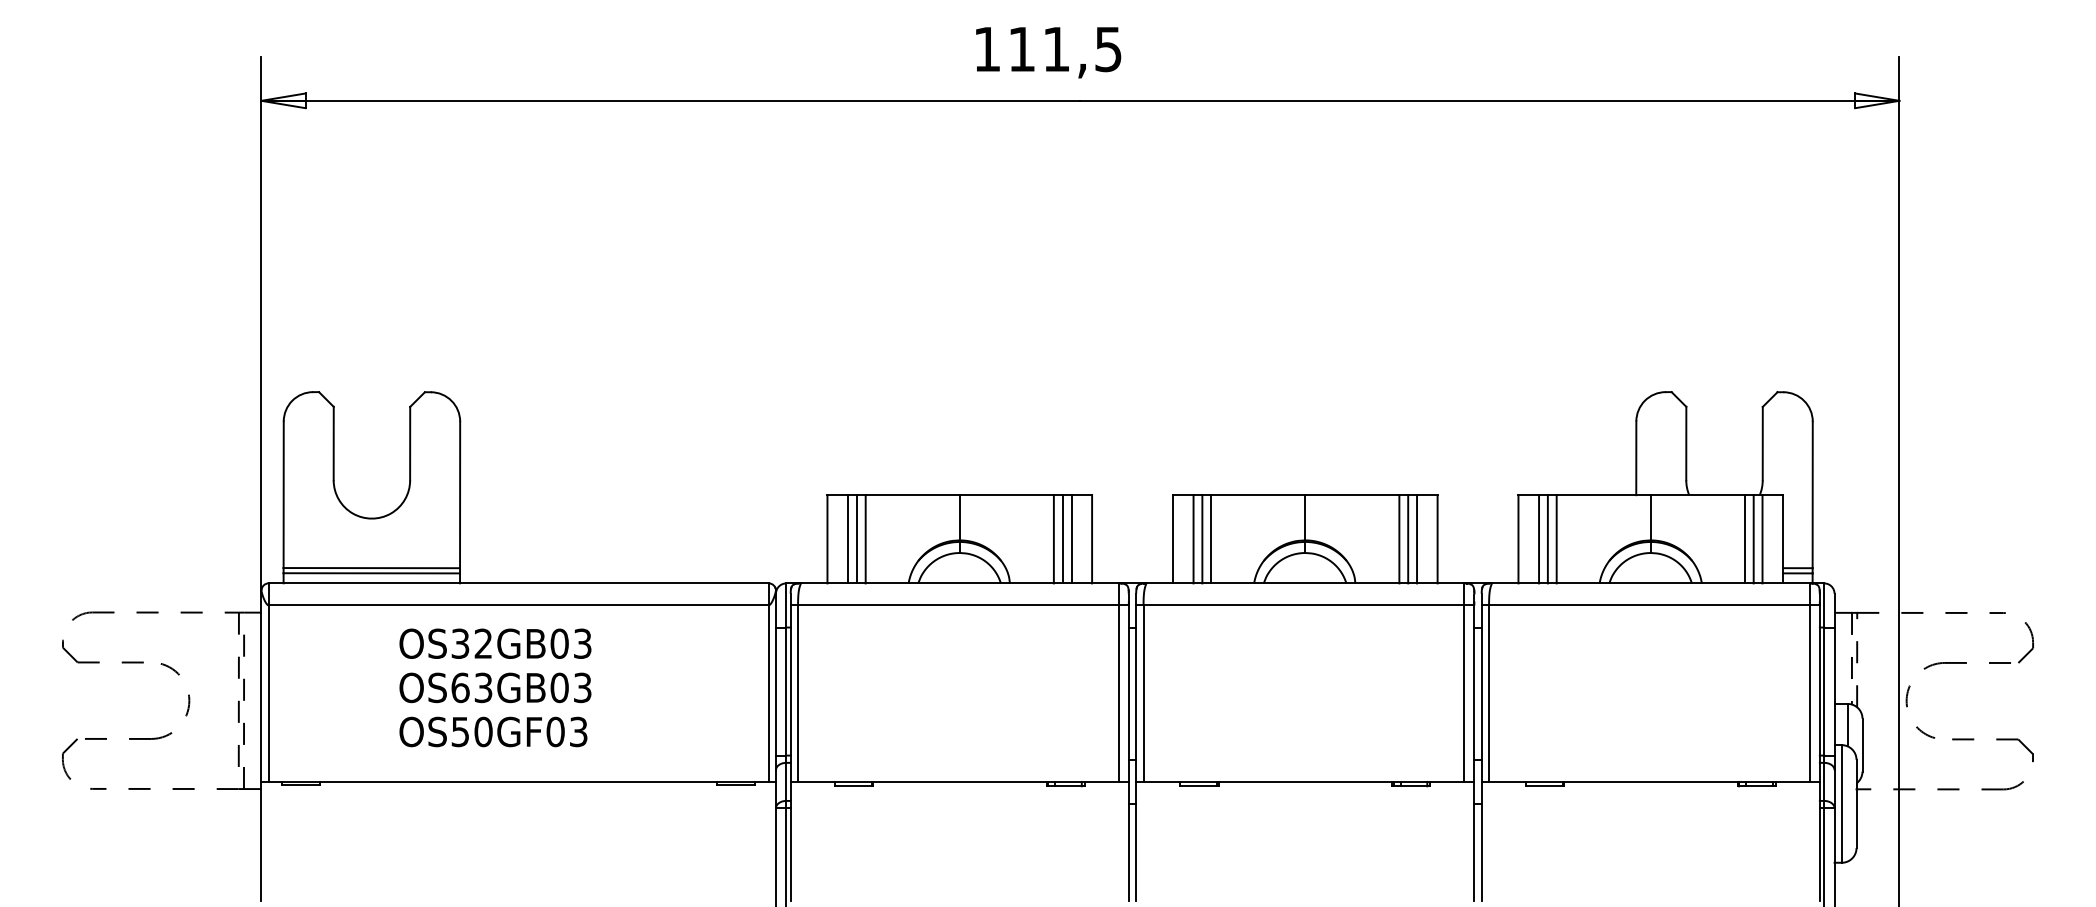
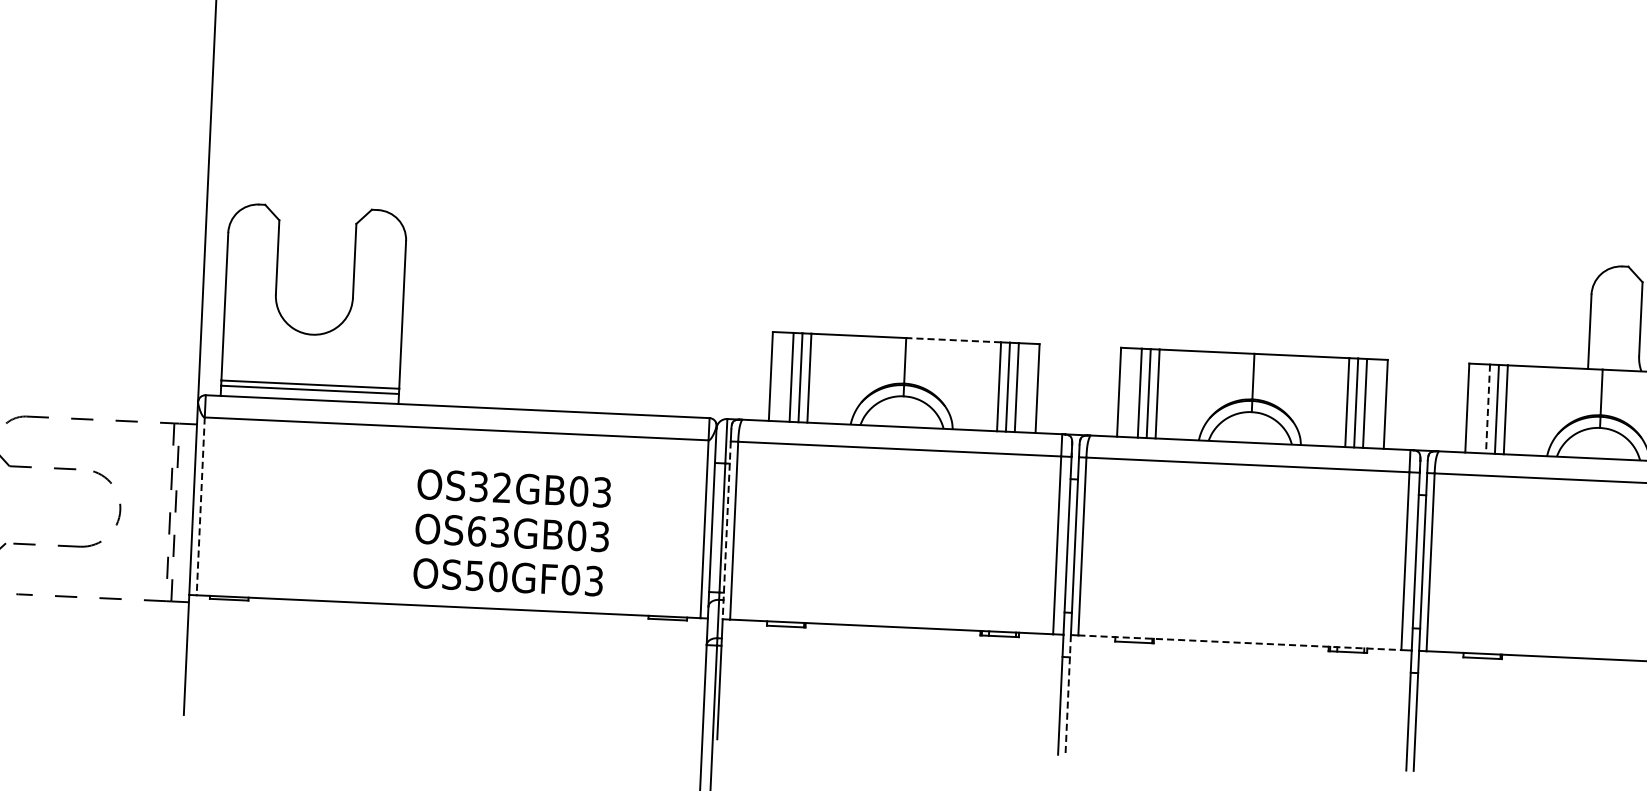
line: (1006, 495) -> (953, 340), solid -> dashed
line: (1539, 539) -> (1488, 409), solid -> dashed
text: (495, 687) -> (512, 532), moved
line: (268, 694) -> (200, 507), solid -> dashed
line: (790, 694) -> (726, 531), solid -> dashed
line: (1304, 781) -> (1240, 642), solid -> dashed
line: (1136, 841) -> (1068, 695), solid -> dashed

